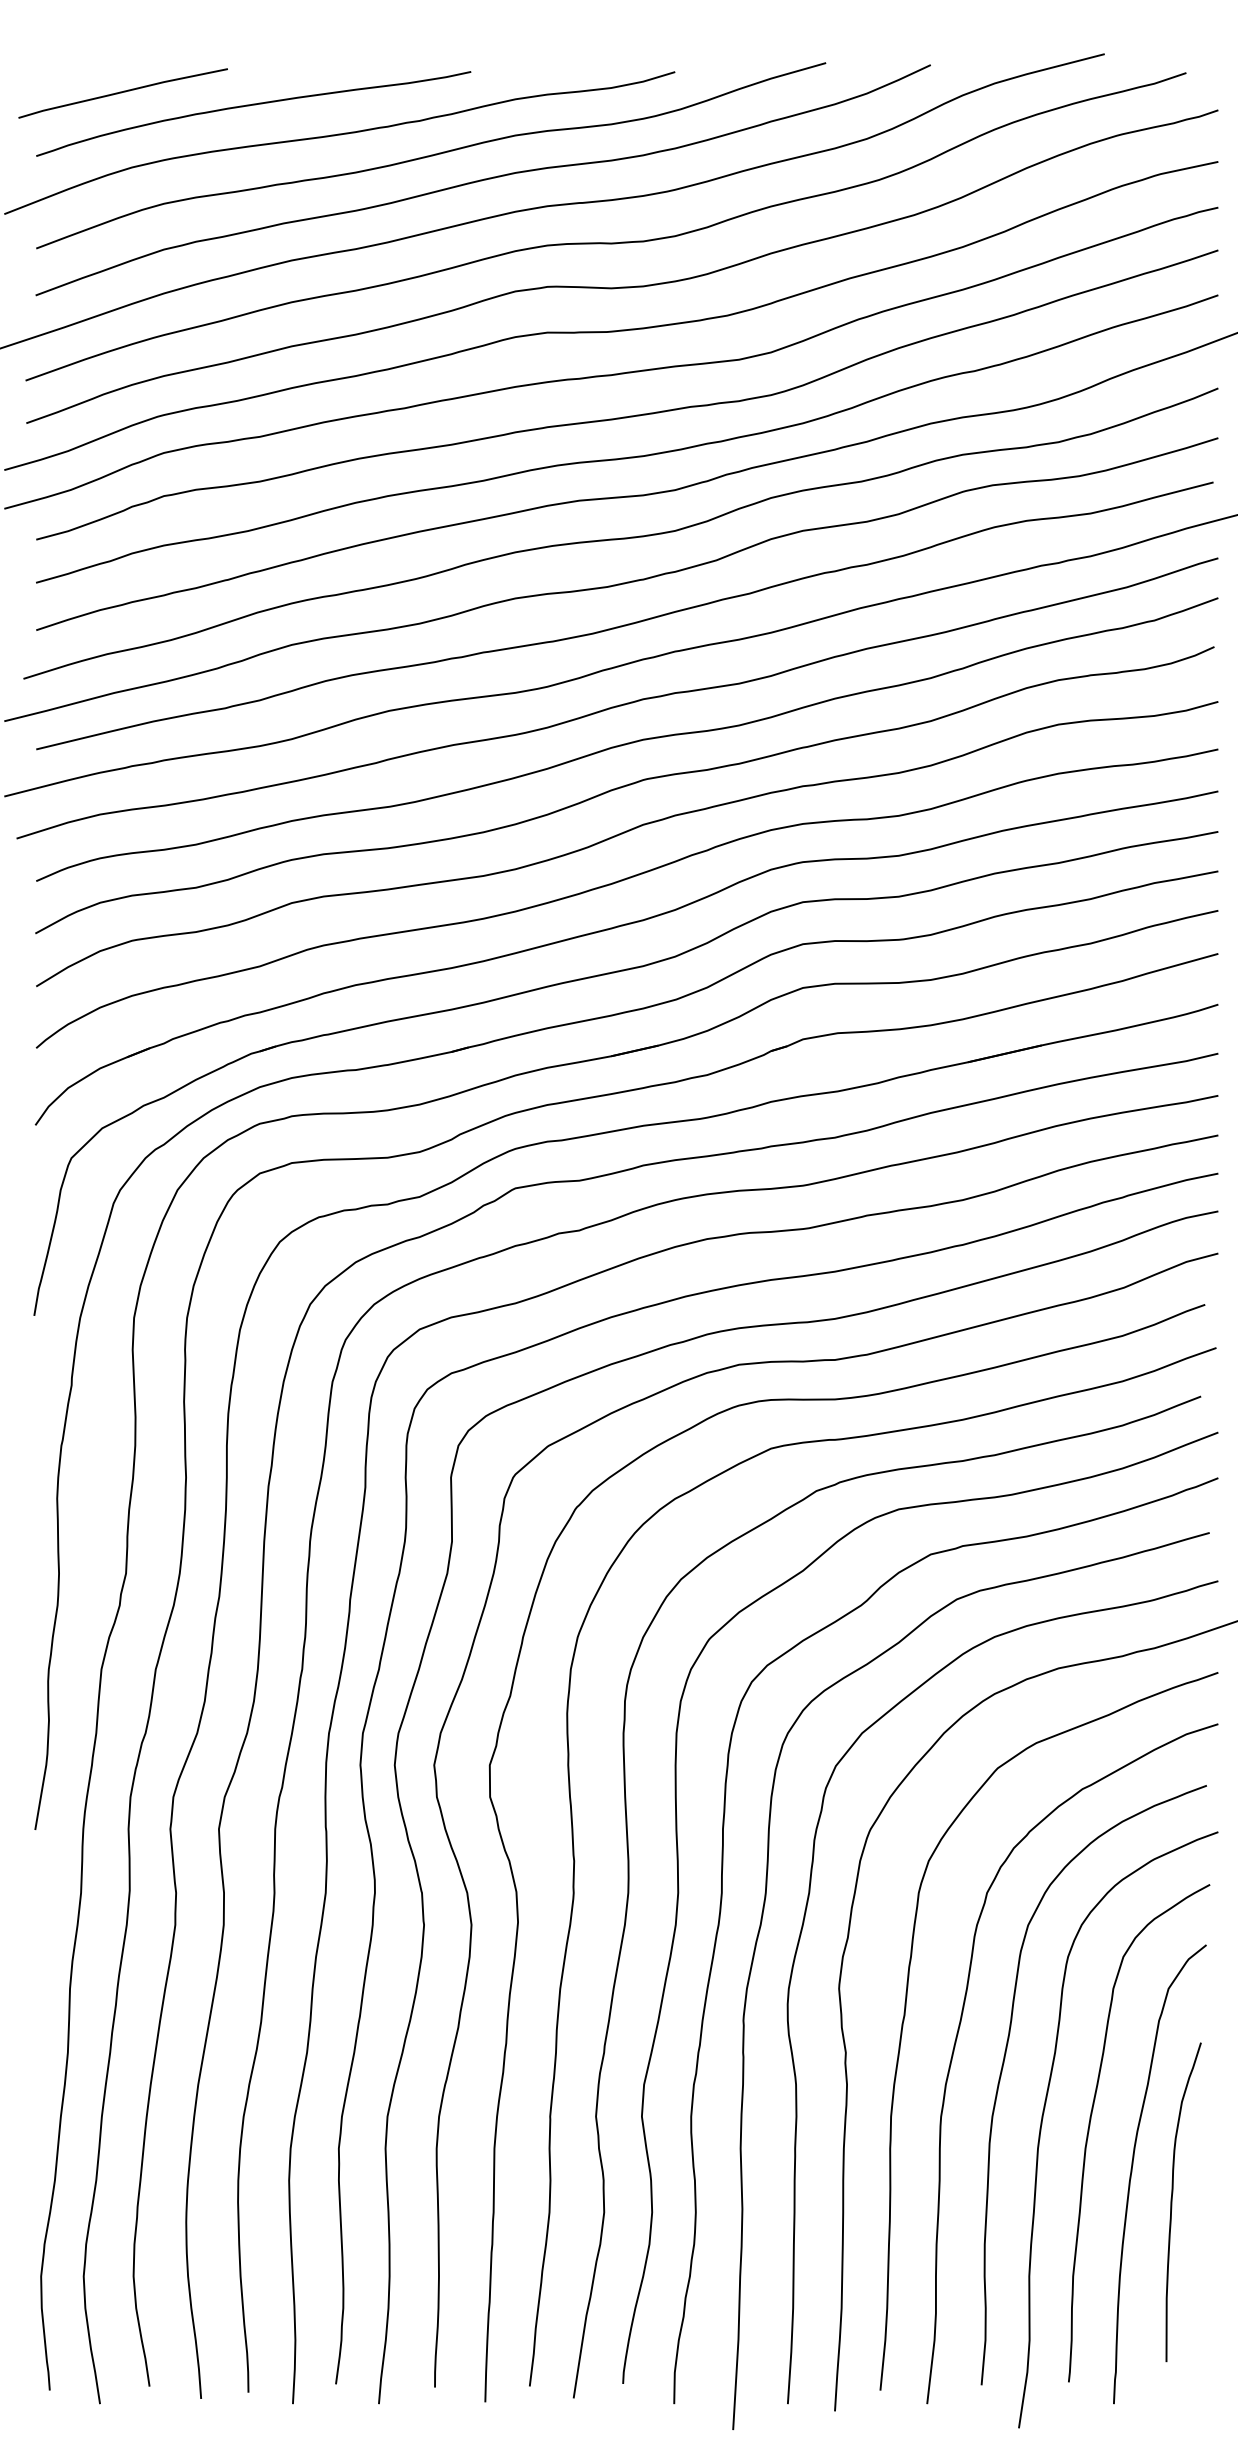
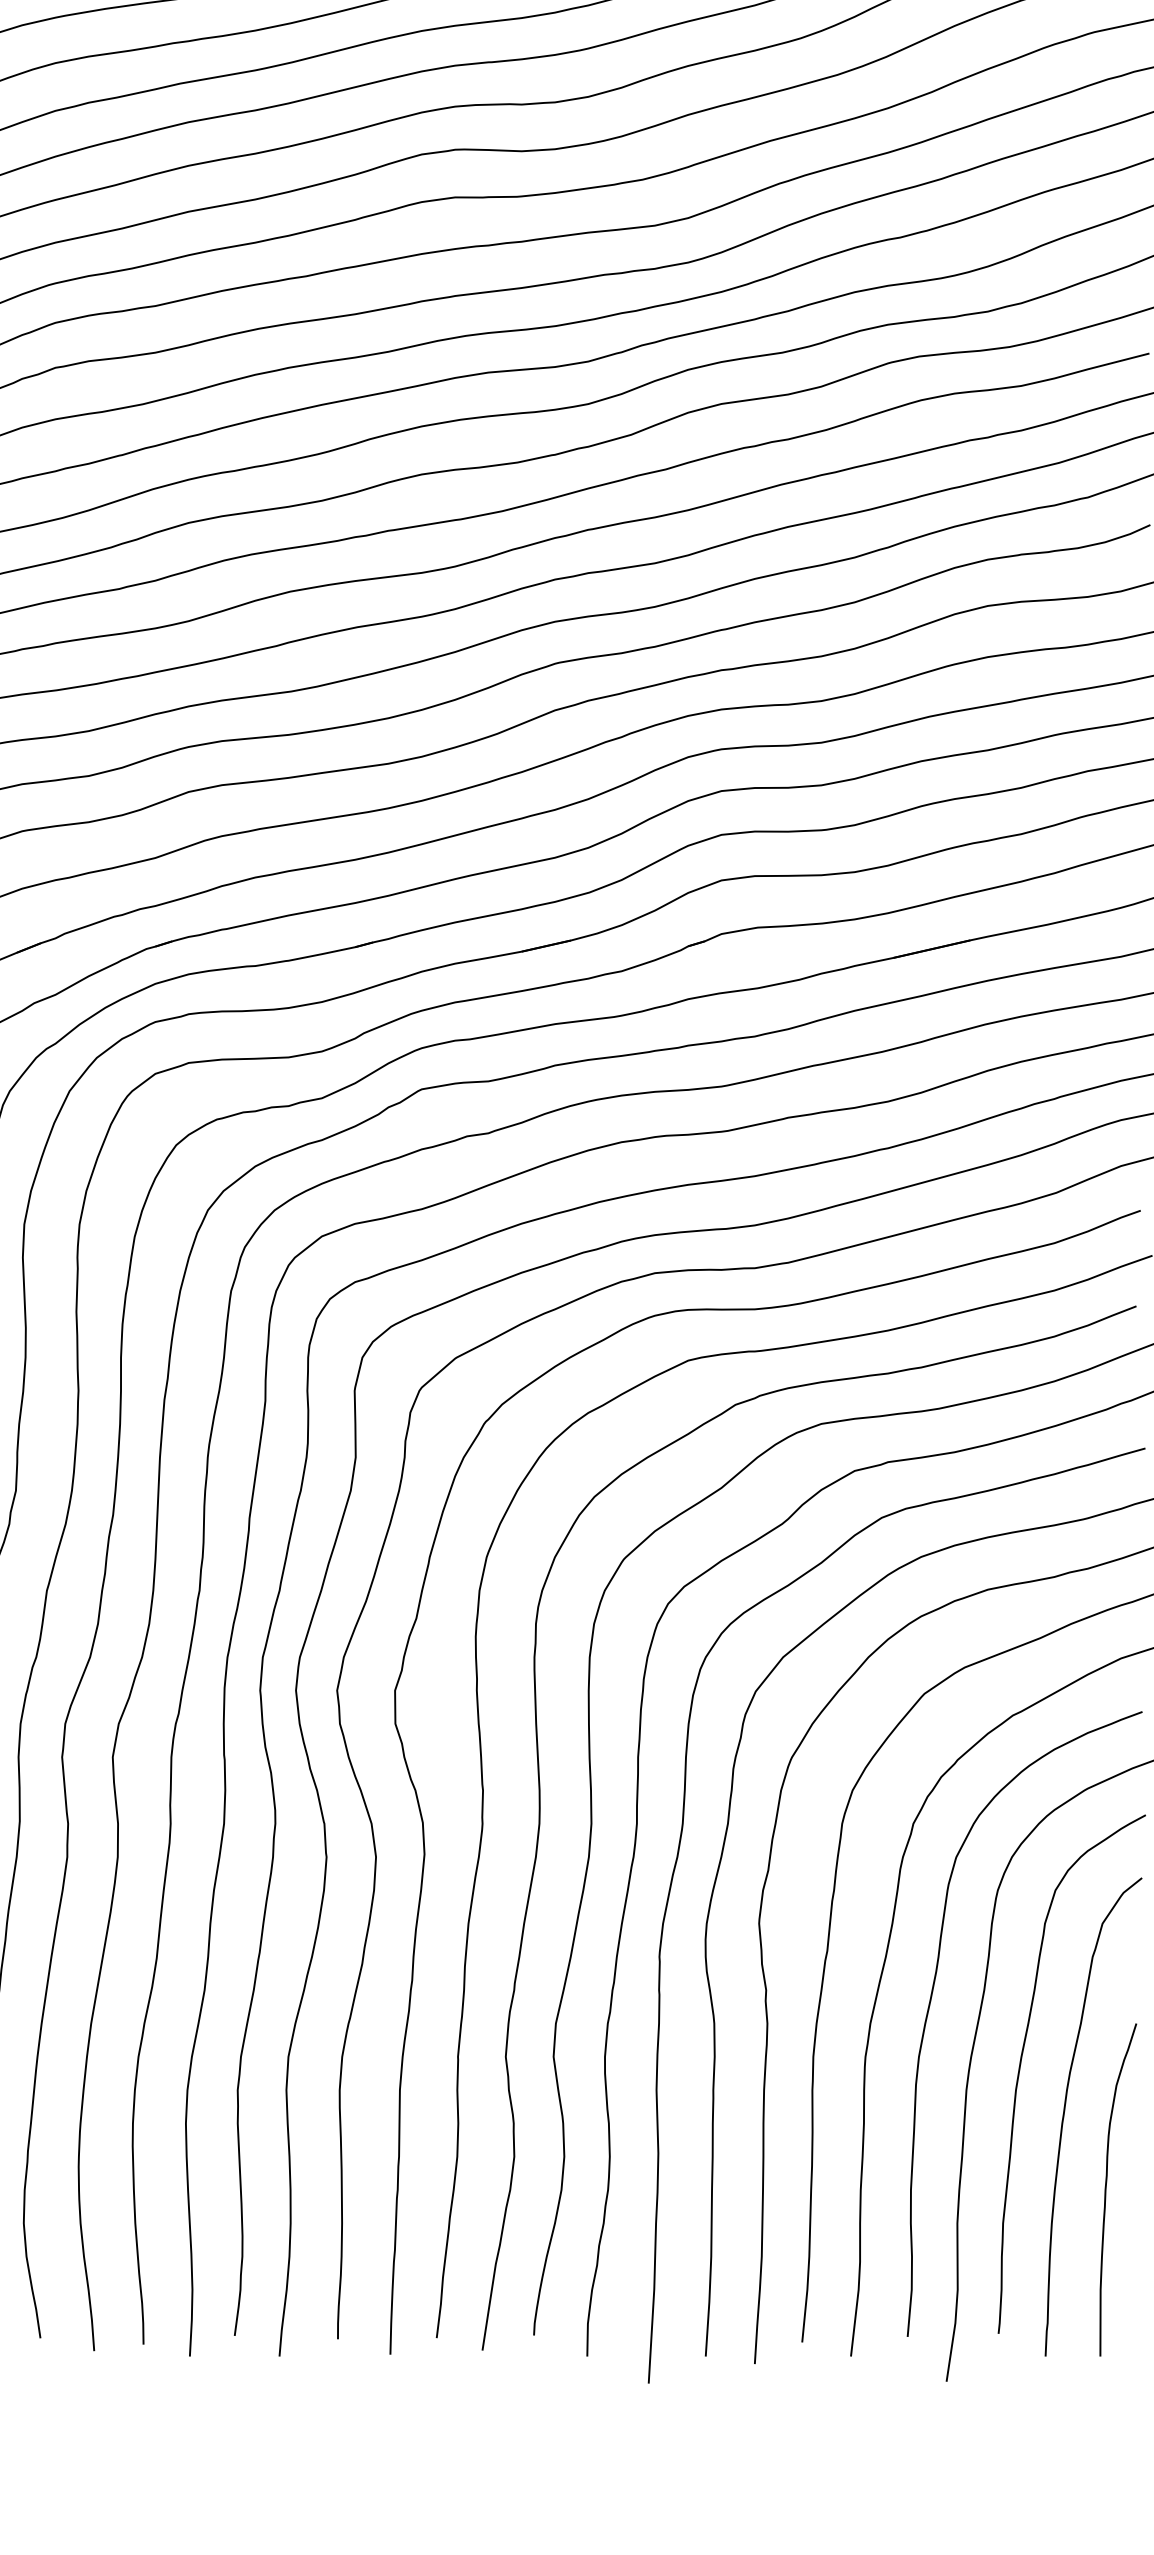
curve: (1172, 2202) -> (1106, 2190), moved

